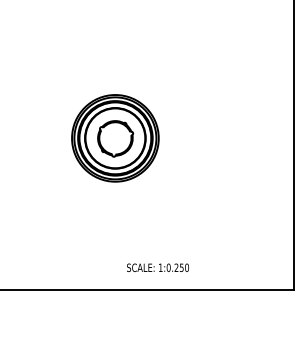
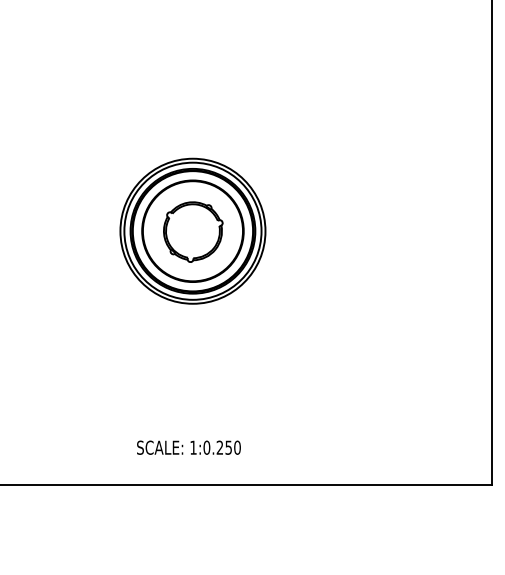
text: (157, 267) -> (188, 447), moved

